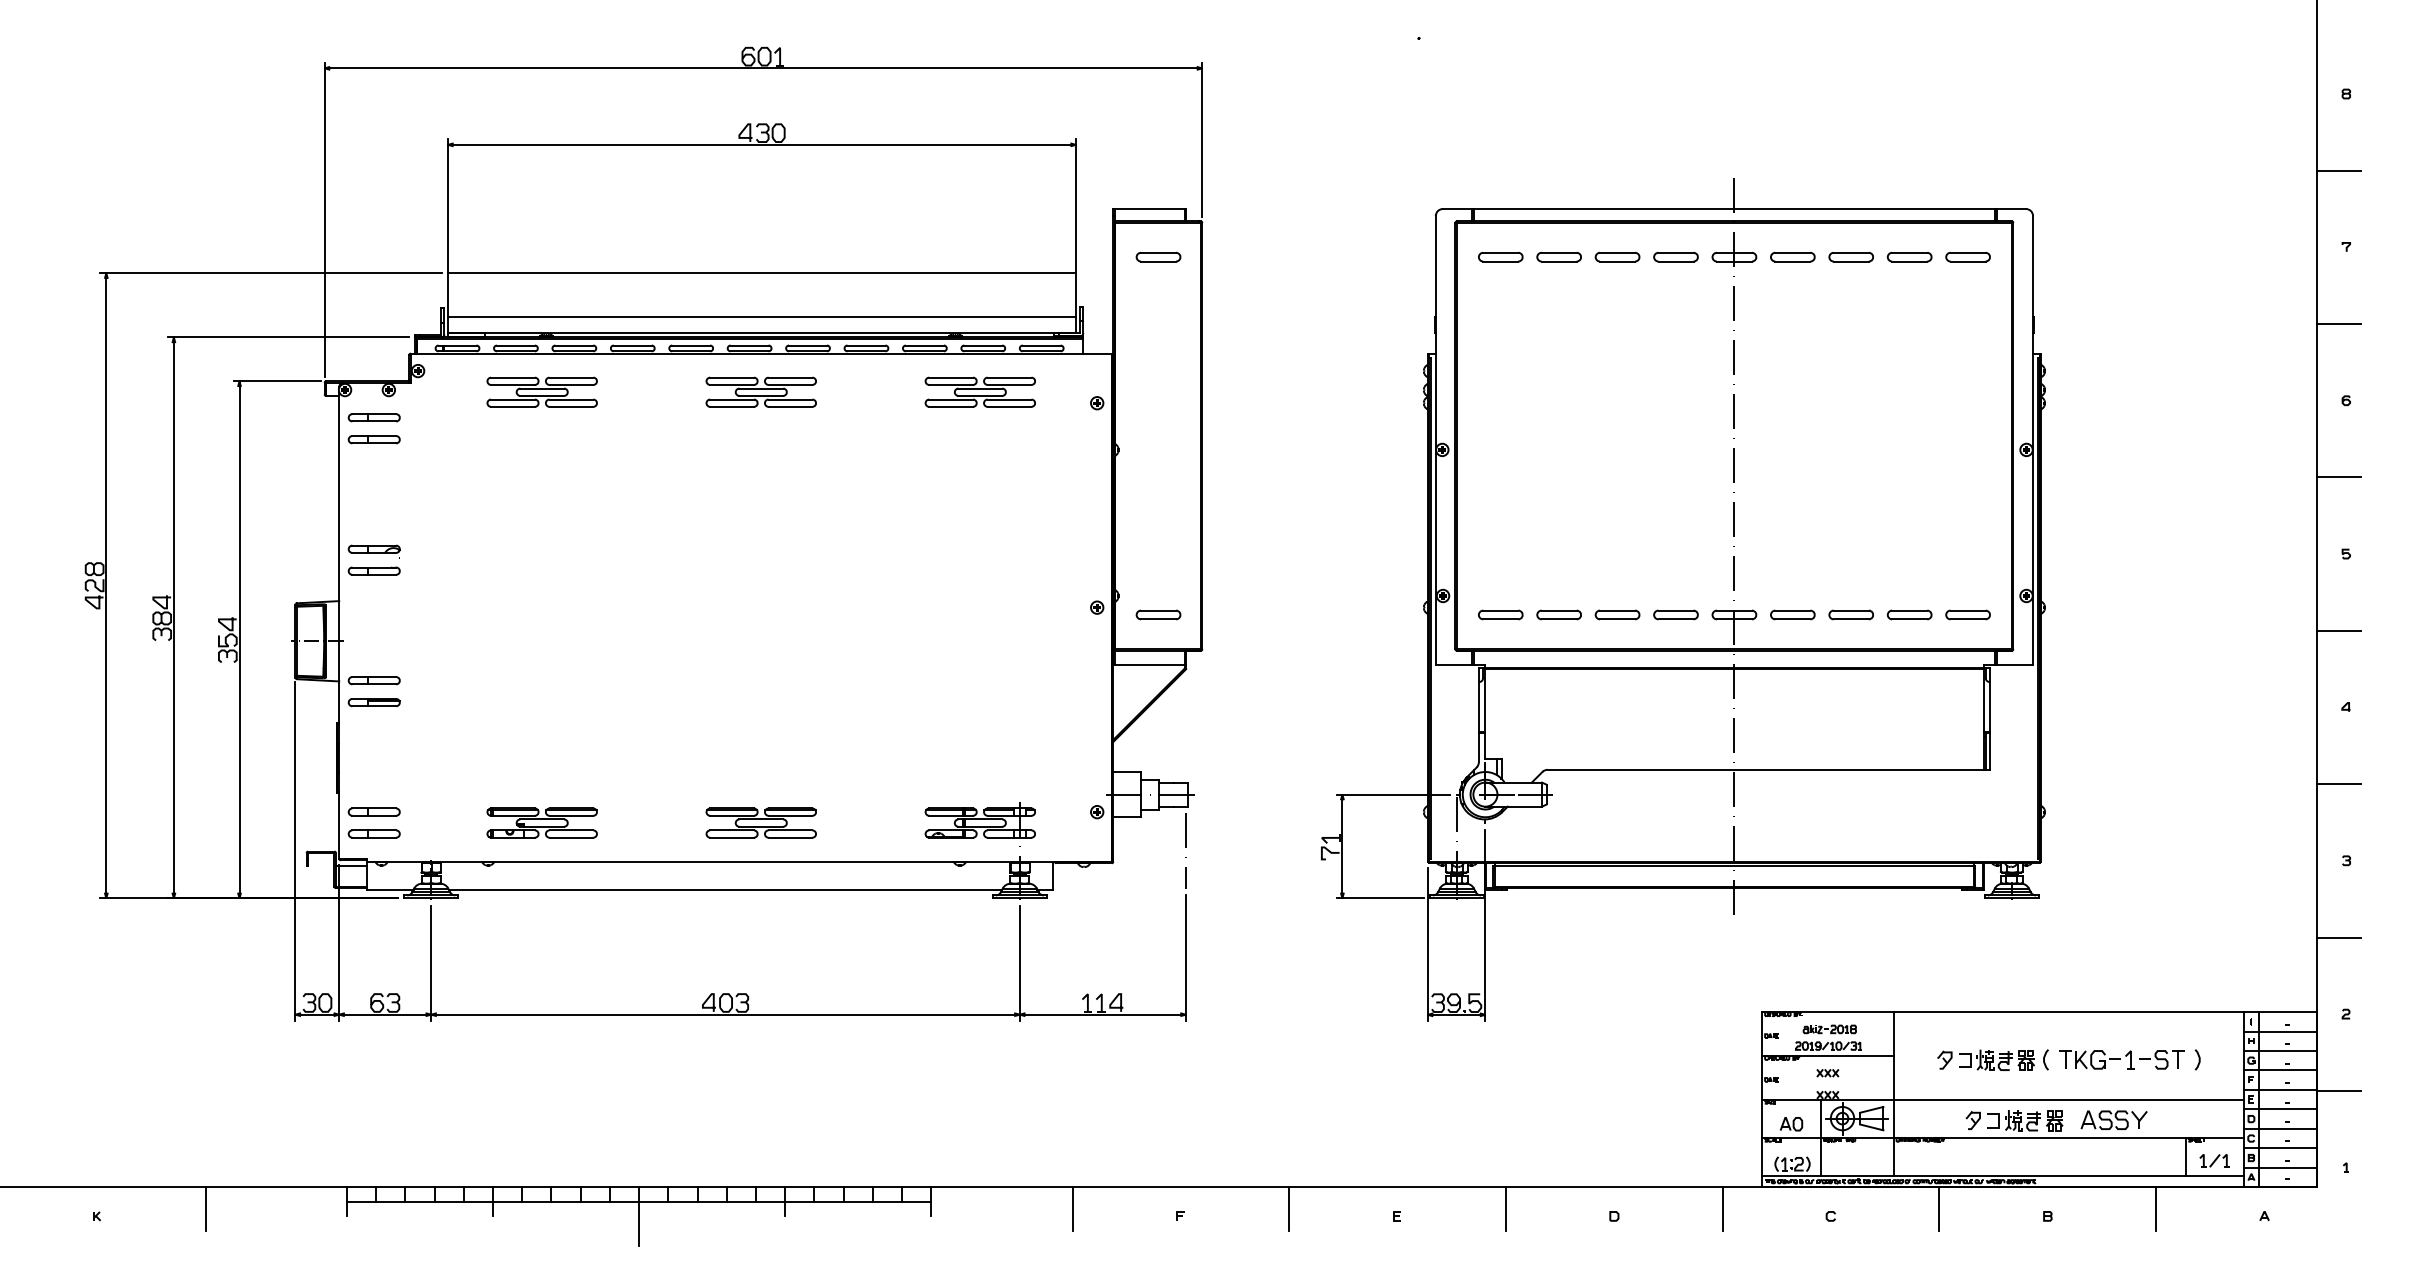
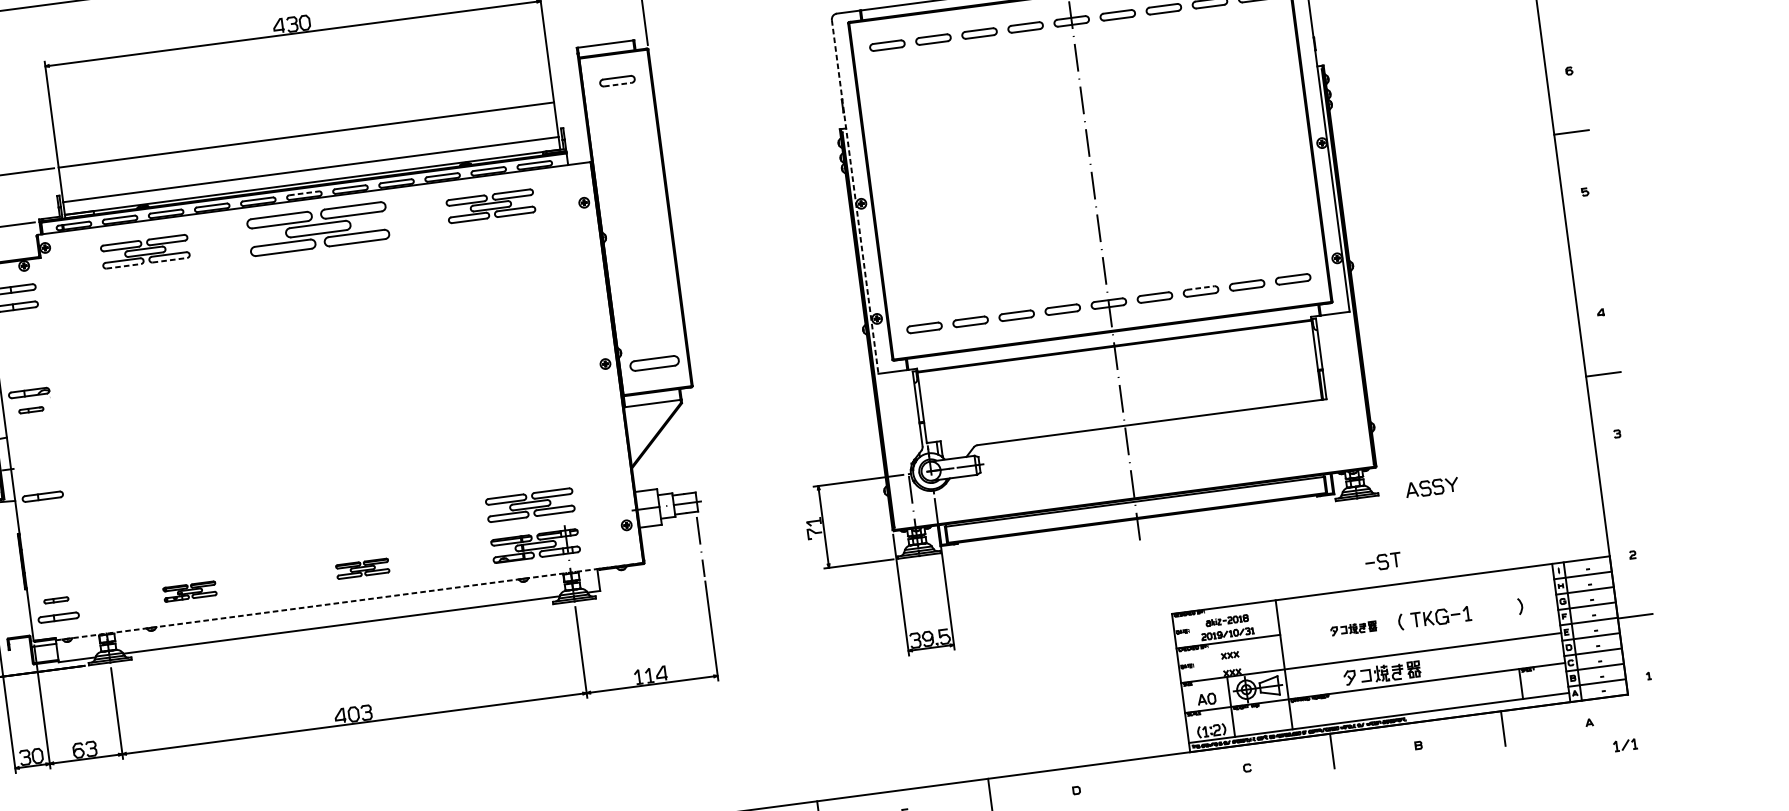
line: (1158, 261) -> (617, 84), solid -> dashed
line: (2338, 324) -> (1555, 11), removed
line: (749, 345) -> (303, 193), solid -> dashed
part: (760, 391) -> (317, 228), size x1.6
line: (513, 406) -> (124, 265), solid -> dashed
line: (571, 406) -> (169, 259), solid -> dashed
line: (1435, 440) -> (854, 197), solid -> dashed
part: (373, 570) -> (30, 409), size x0.6
line: (1851, 610) -> (1200, 287), solid -> dashed
part: (1158, 614) -> (654, 363), size x1.4
line: (2338, 630) -> (1586, 253), removed
part: (373, 702) -> (44, 514), removed
part: (979, 770) -> (529, 504), added
part: (373, 811) -> (55, 599), size x0.6
part: (541, 822) -> (189, 591), size x0.6
part: (760, 822) -> (362, 568), size x0.6
line: (739, 861) -> (349, 601), solid -> dashed
line: (2338, 937) -> (1618, 495), removed
part: (1985, 1059) -> (1353, 628), size x0.6
part: (2161, 1059) -> (1382, 561), moved
part: (2113, 1119) -> (1431, 487), moved
part: (2214, 1160) -> (1625, 744), moved
line: (1722, 1209) -> (1161, 773), removed

